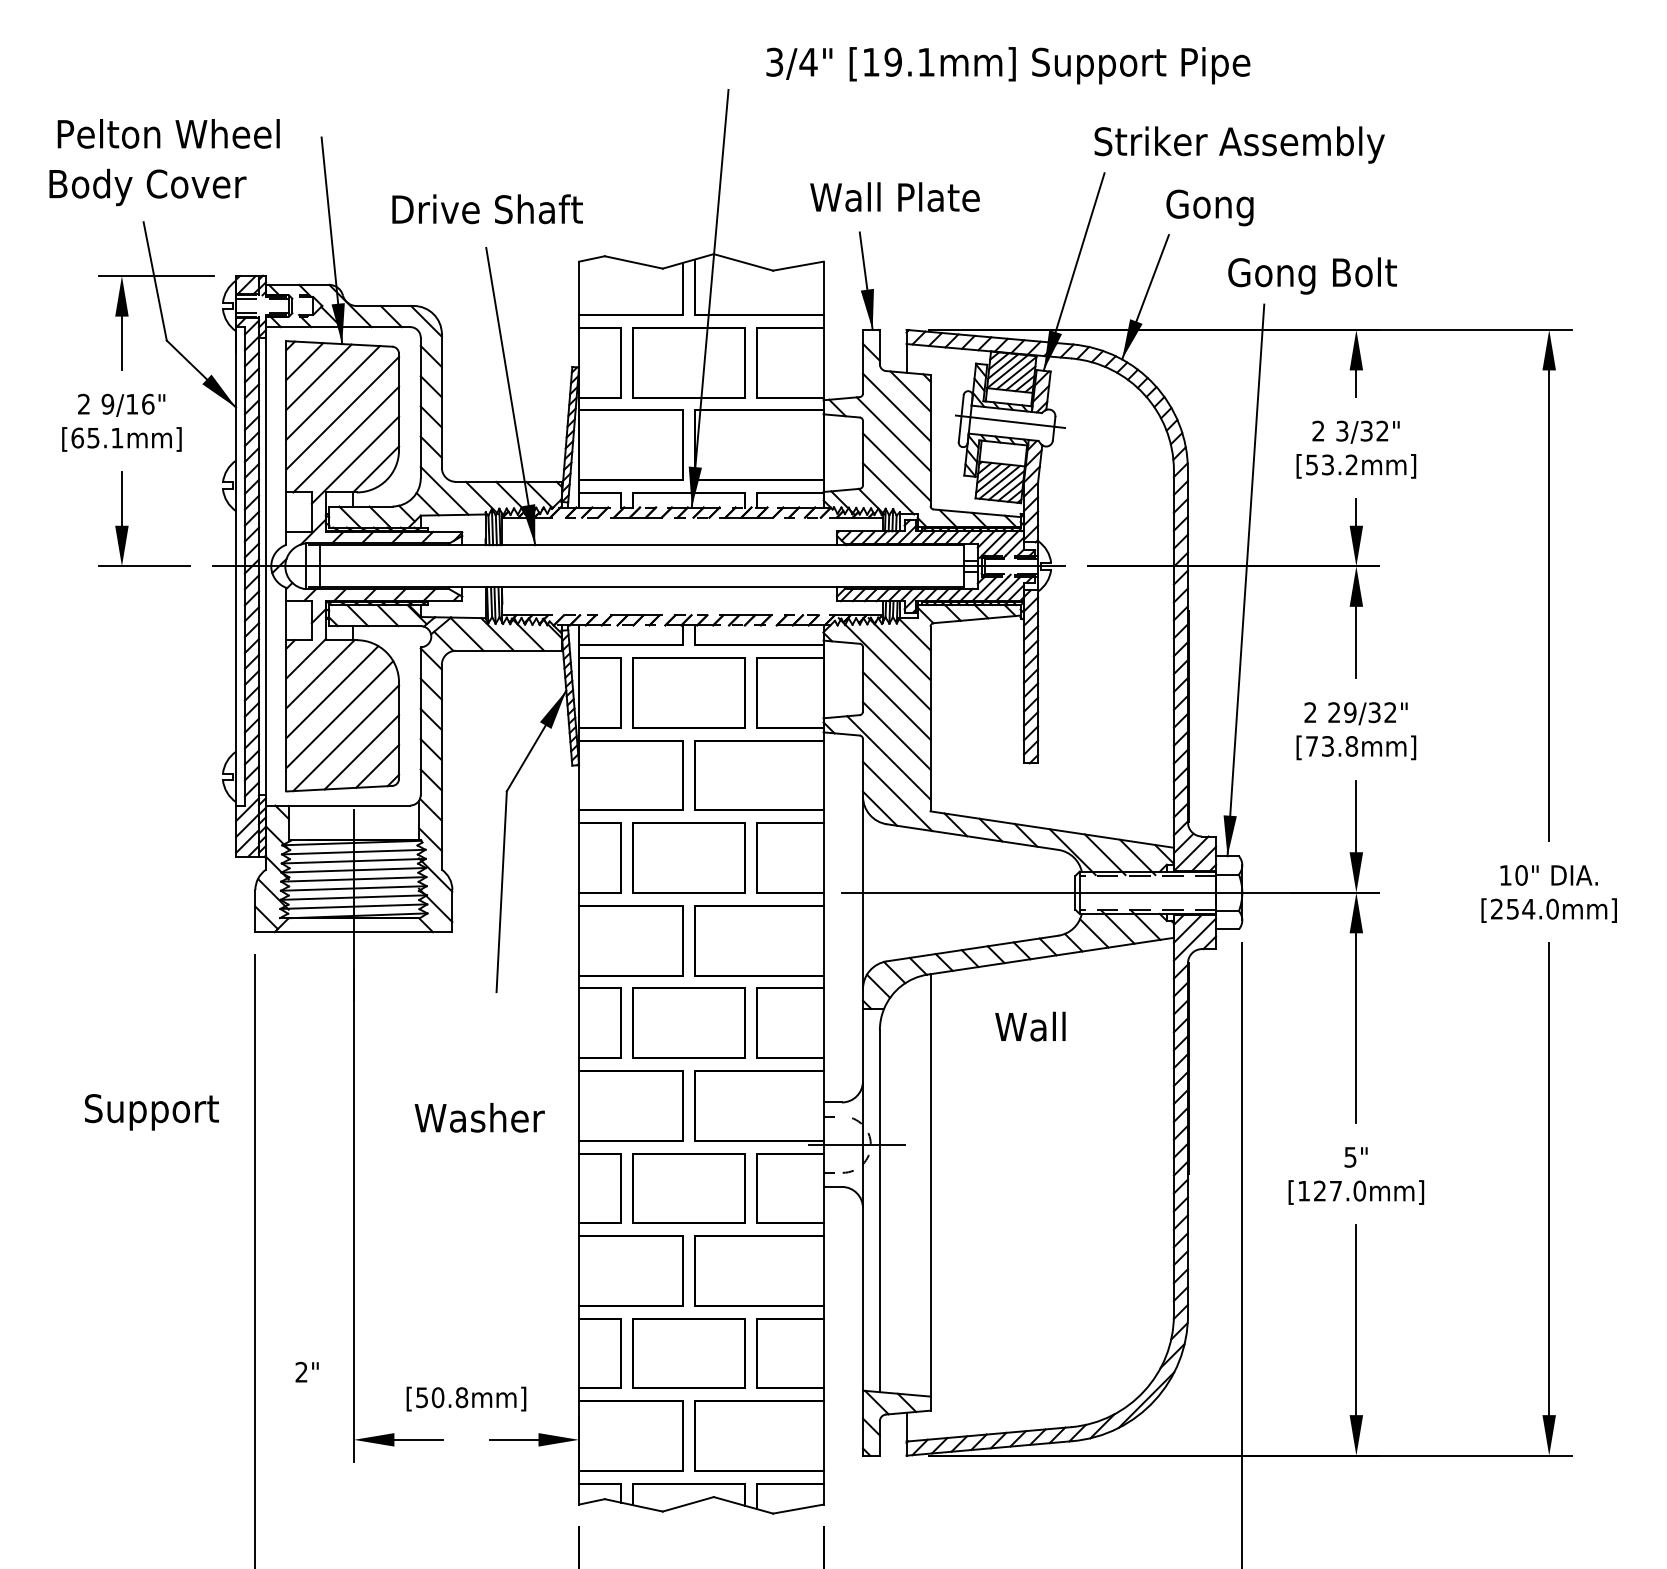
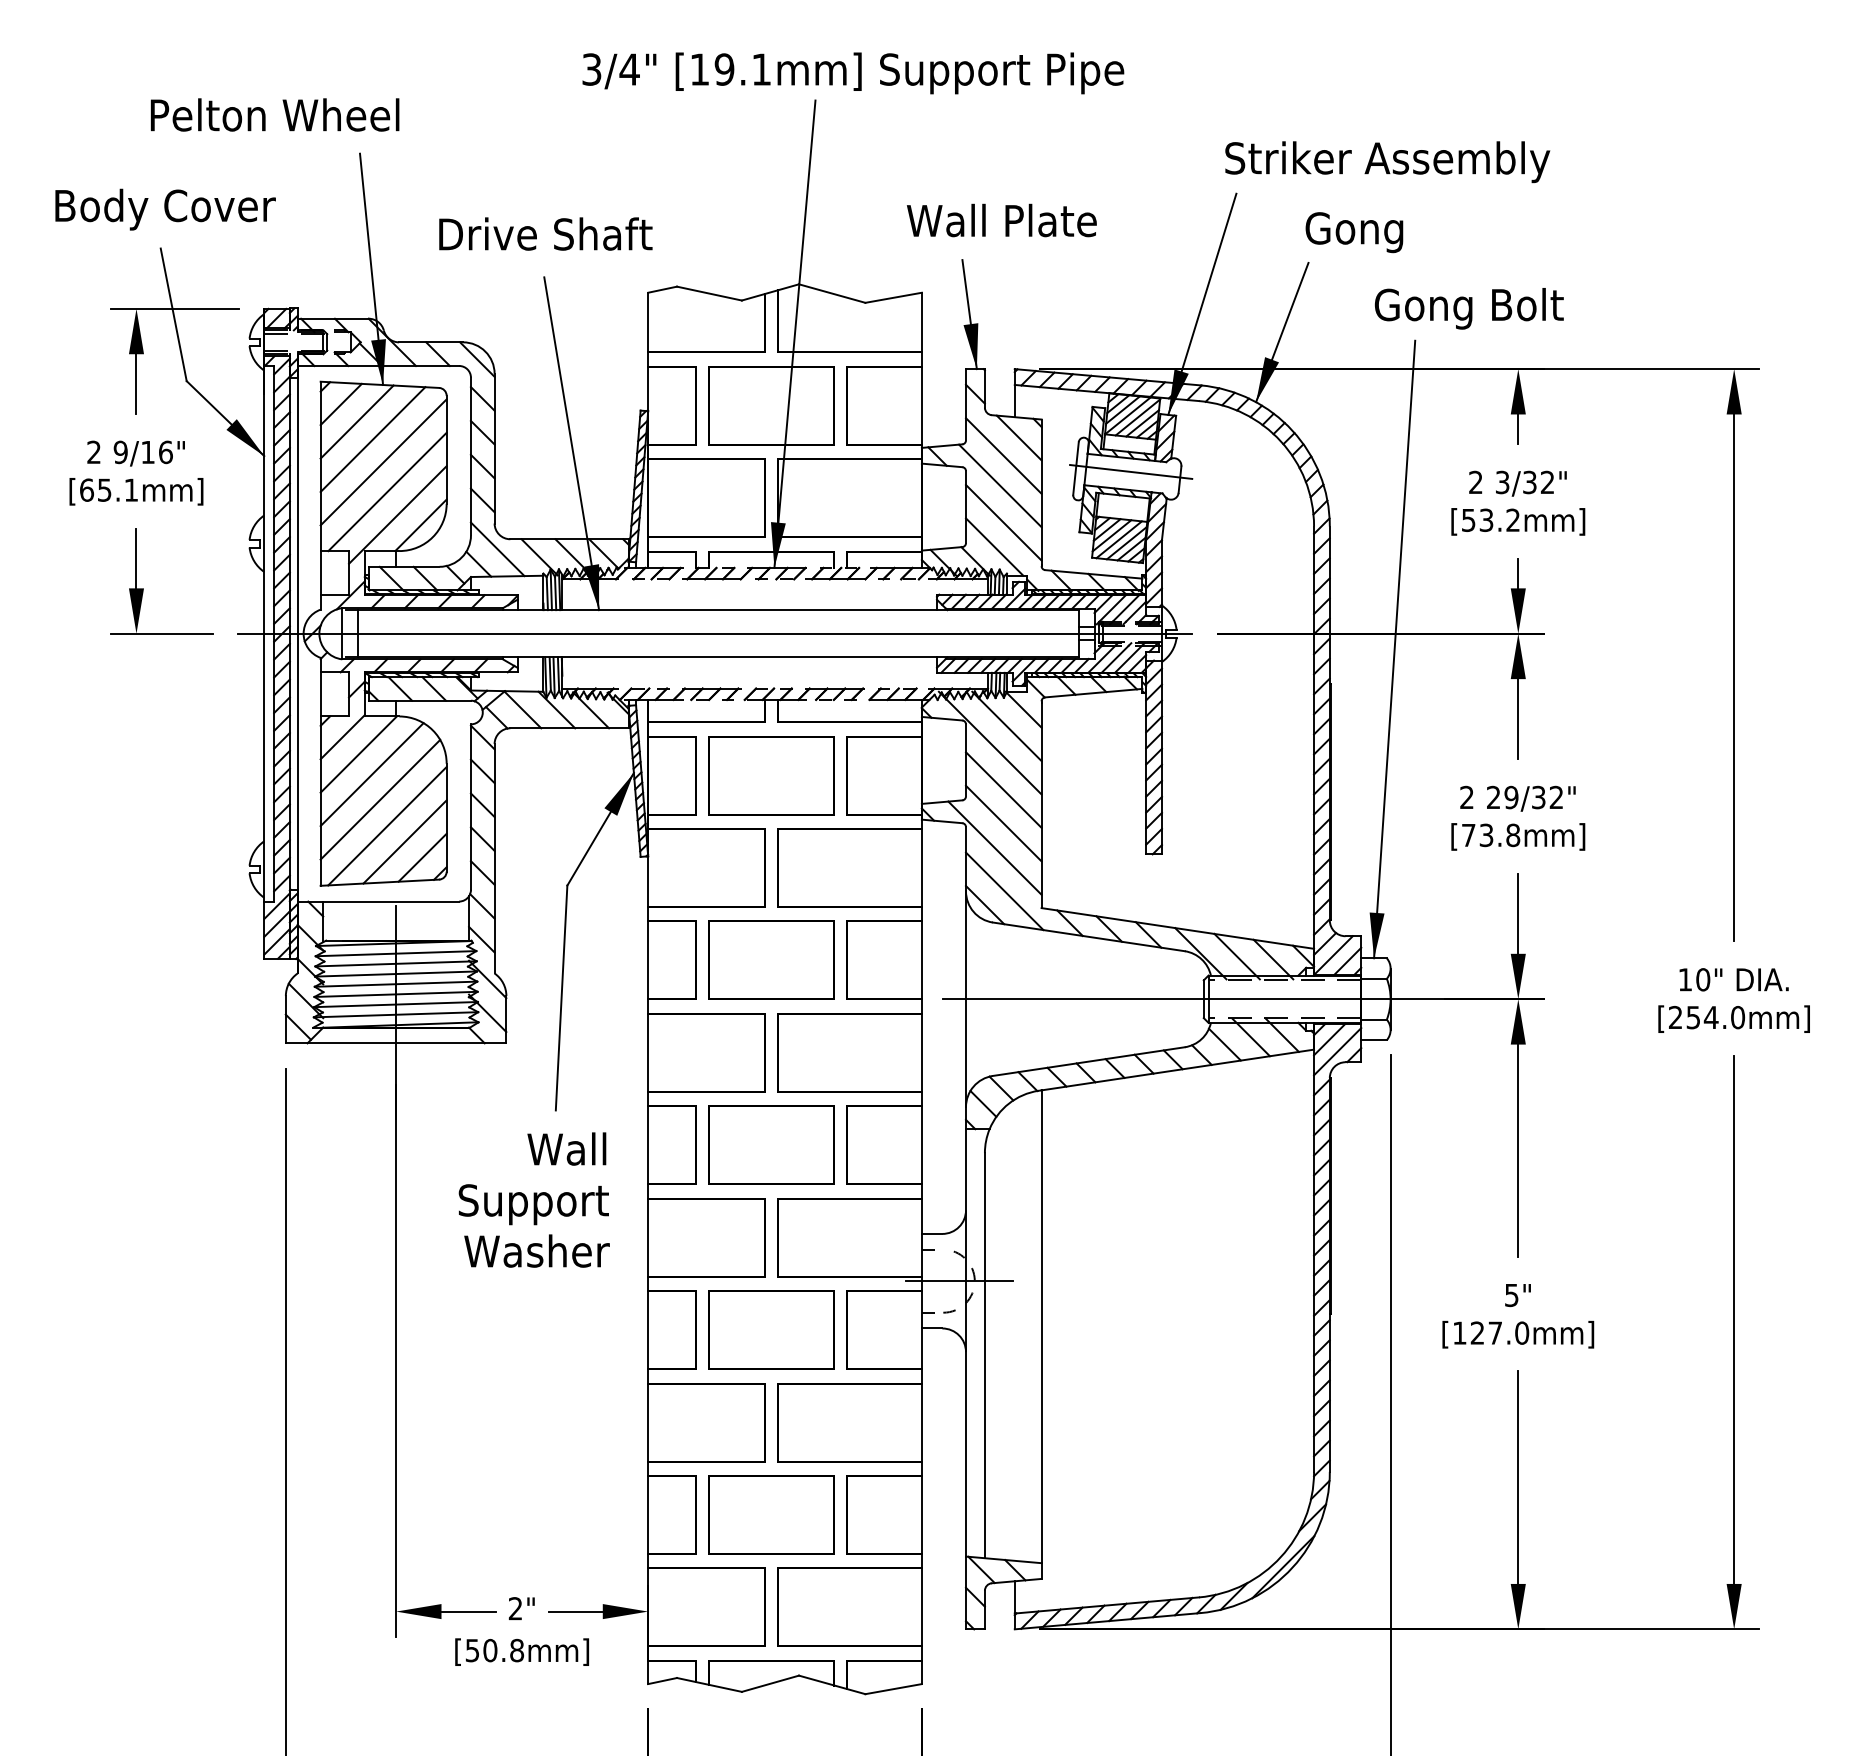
text: (1008, 65) -> (853, 73), moved
text: (168, 133) -> (274, 114), moved
text: (1030, 1026) -> (566, 1148), moved
text: (151, 1112) -> (533, 1204), moved
text: (306, 1371) -> (521, 1607), moved
text: (466, 1398) -> (522, 1651), moved

